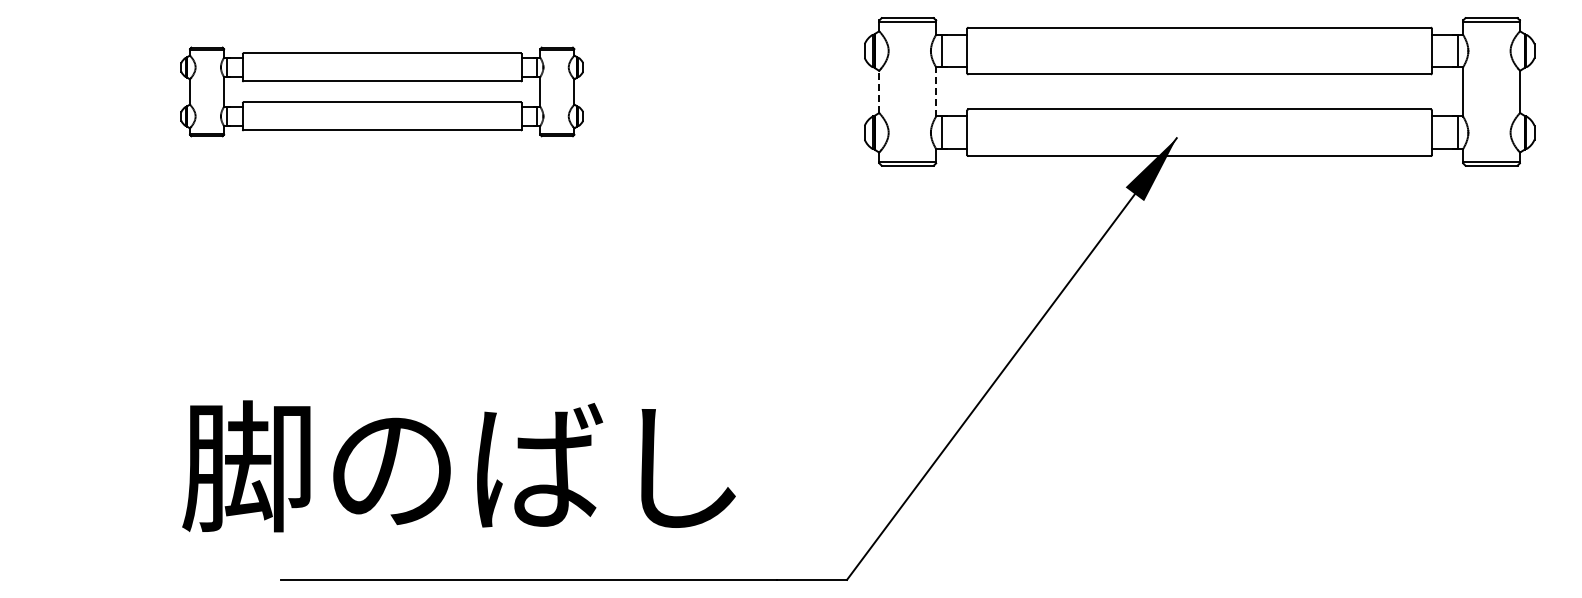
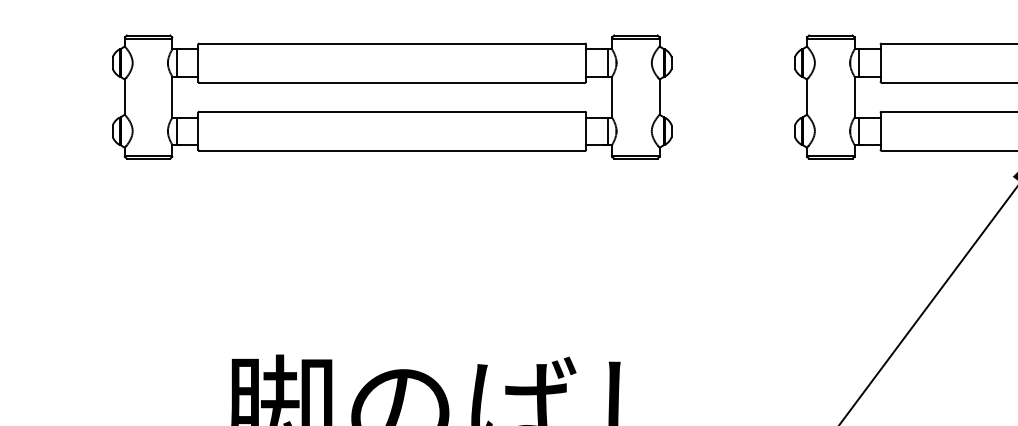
part: (381, 91) -> (391, 96), size x1.67
line: (879, 91) -> (807, 96), dashed -> solid
line: (936, 91) -> (854, 96), dashed -> solid

